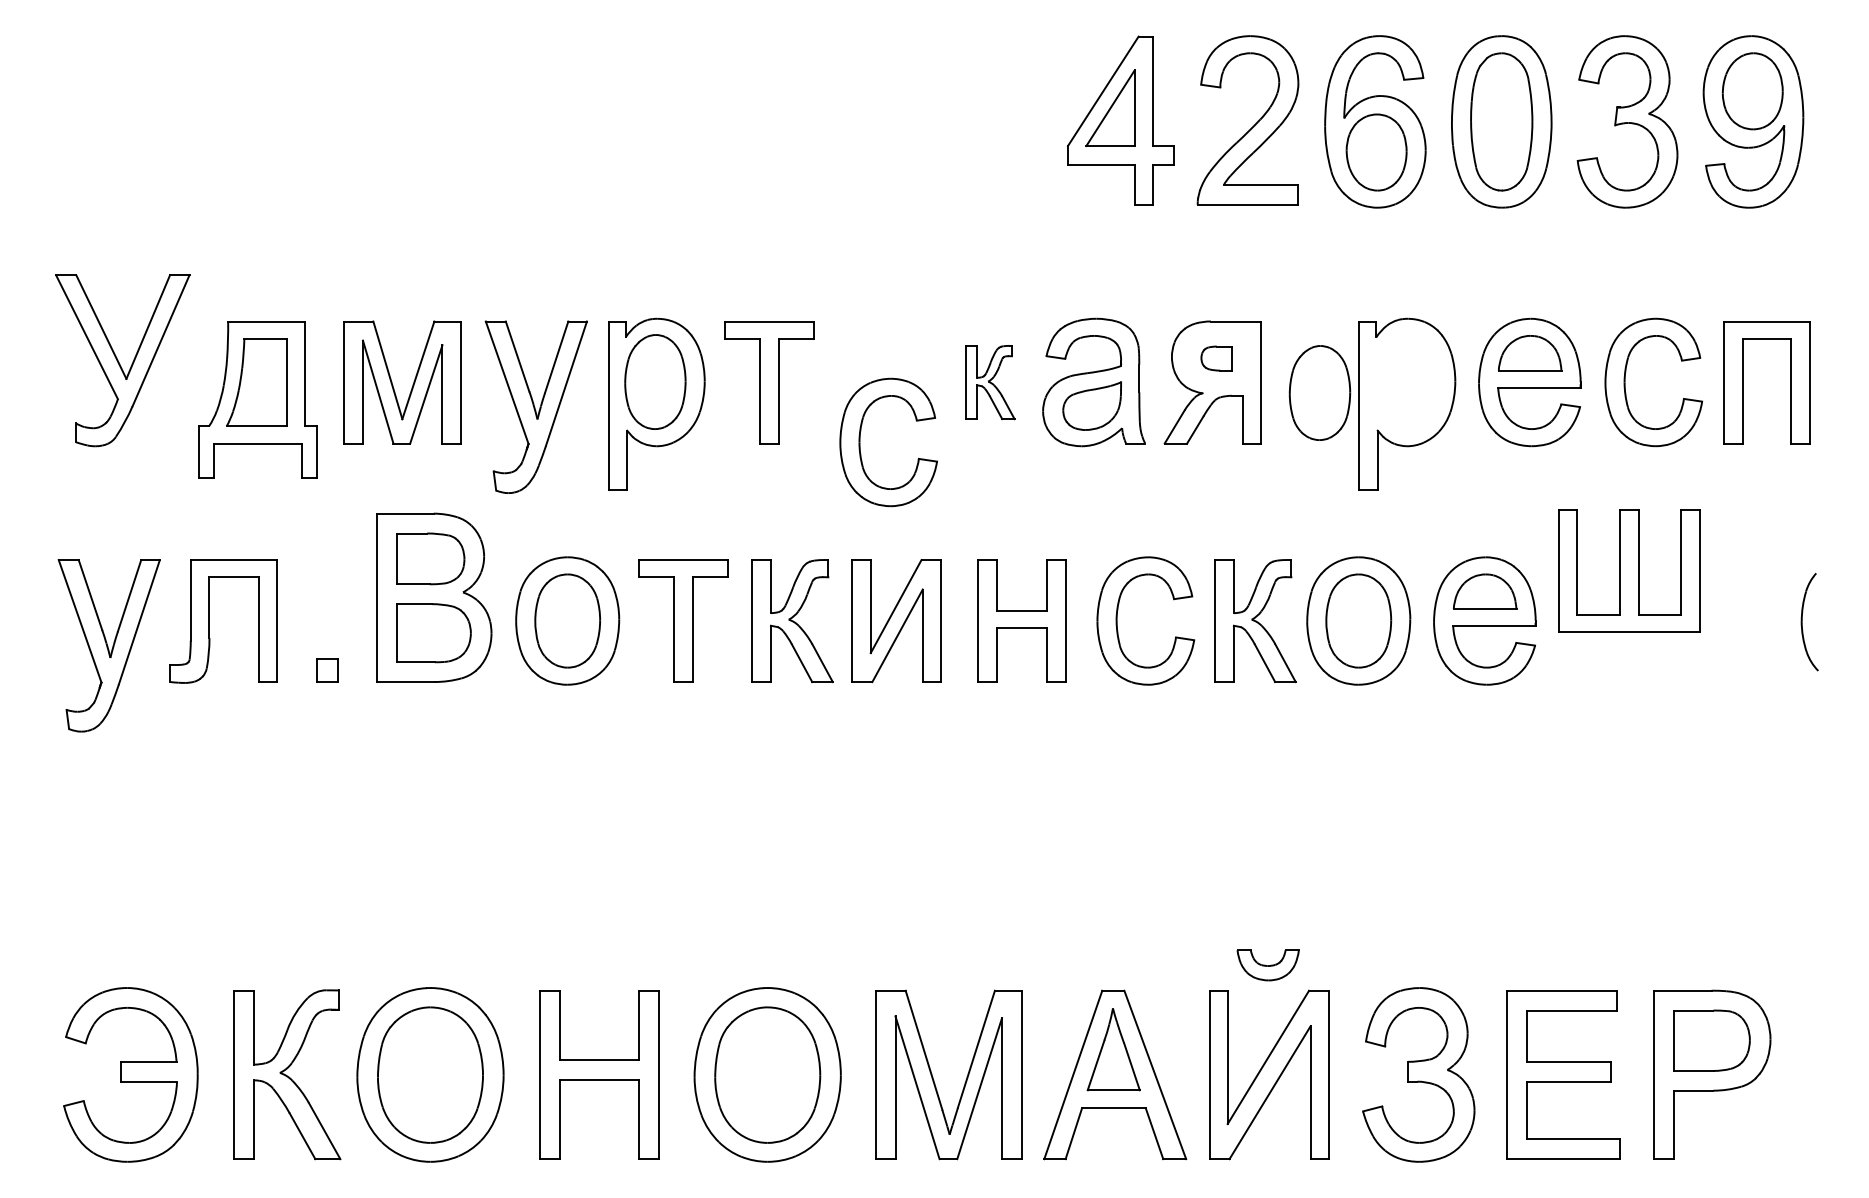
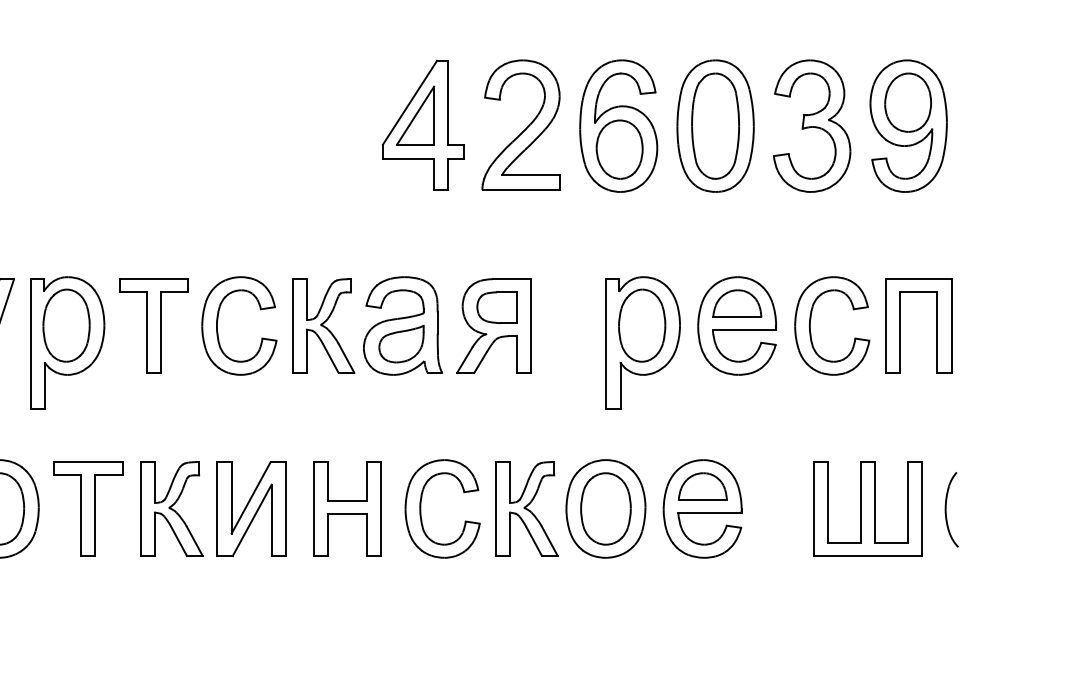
part: (1216, 358) -> (496, 307), size x1.67
part: (990, 382) -> (323, 326), size x1.67
part: (1319, 392) -> (641, 325), moved
part: (860, 442) -> (217, 326), moved
part: (1629, 570) -> (868, 508), moved

